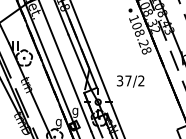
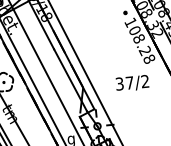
text: (130, 81) -> (132, 83), moved

